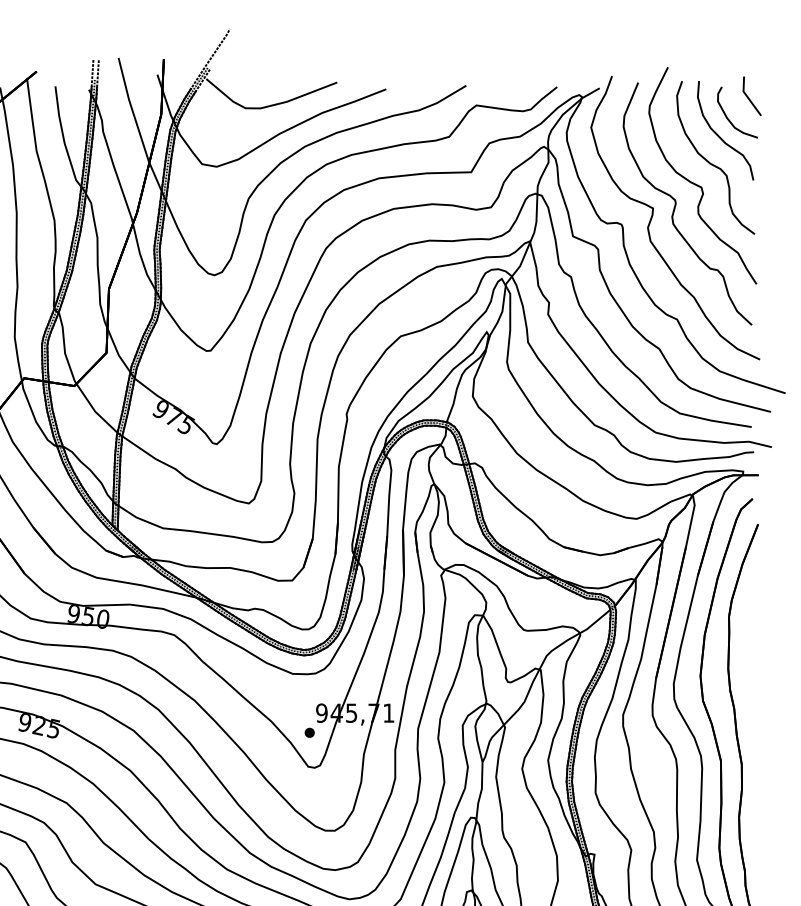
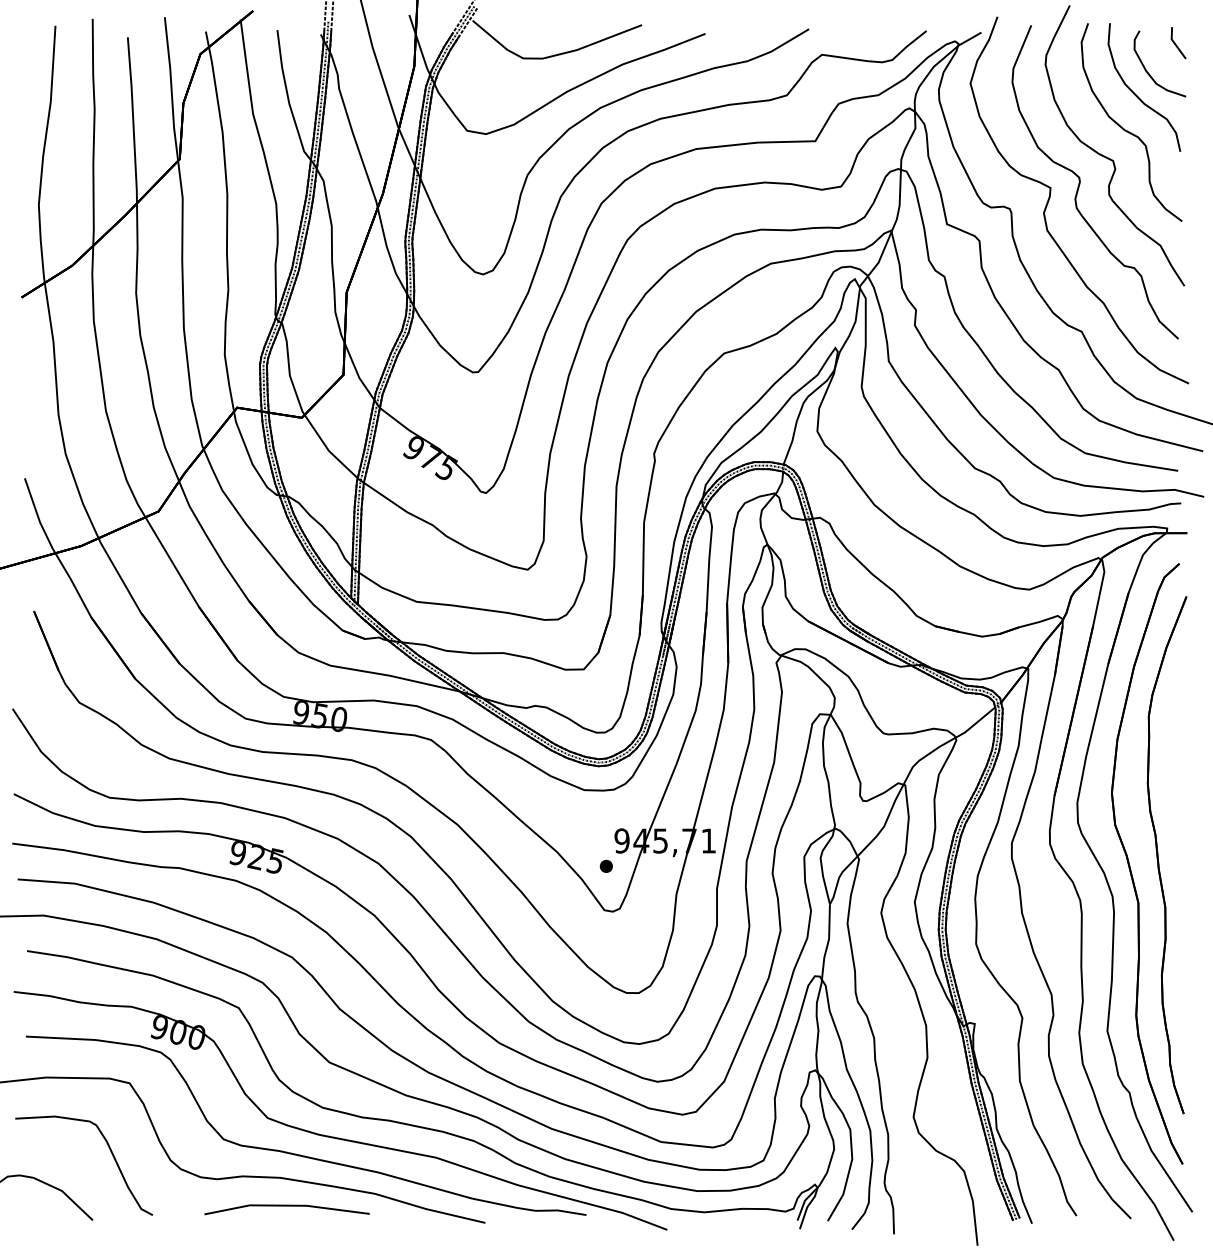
part: (751, 96) -> (1178, 43), size x0.62

